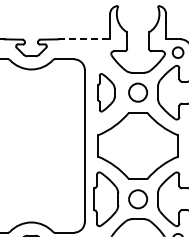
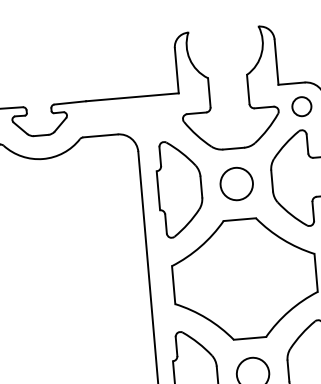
line: (84, 39) -> (133, 97), dashed -> solid
part: (106, 92) -> (180, 188), size x1.43

